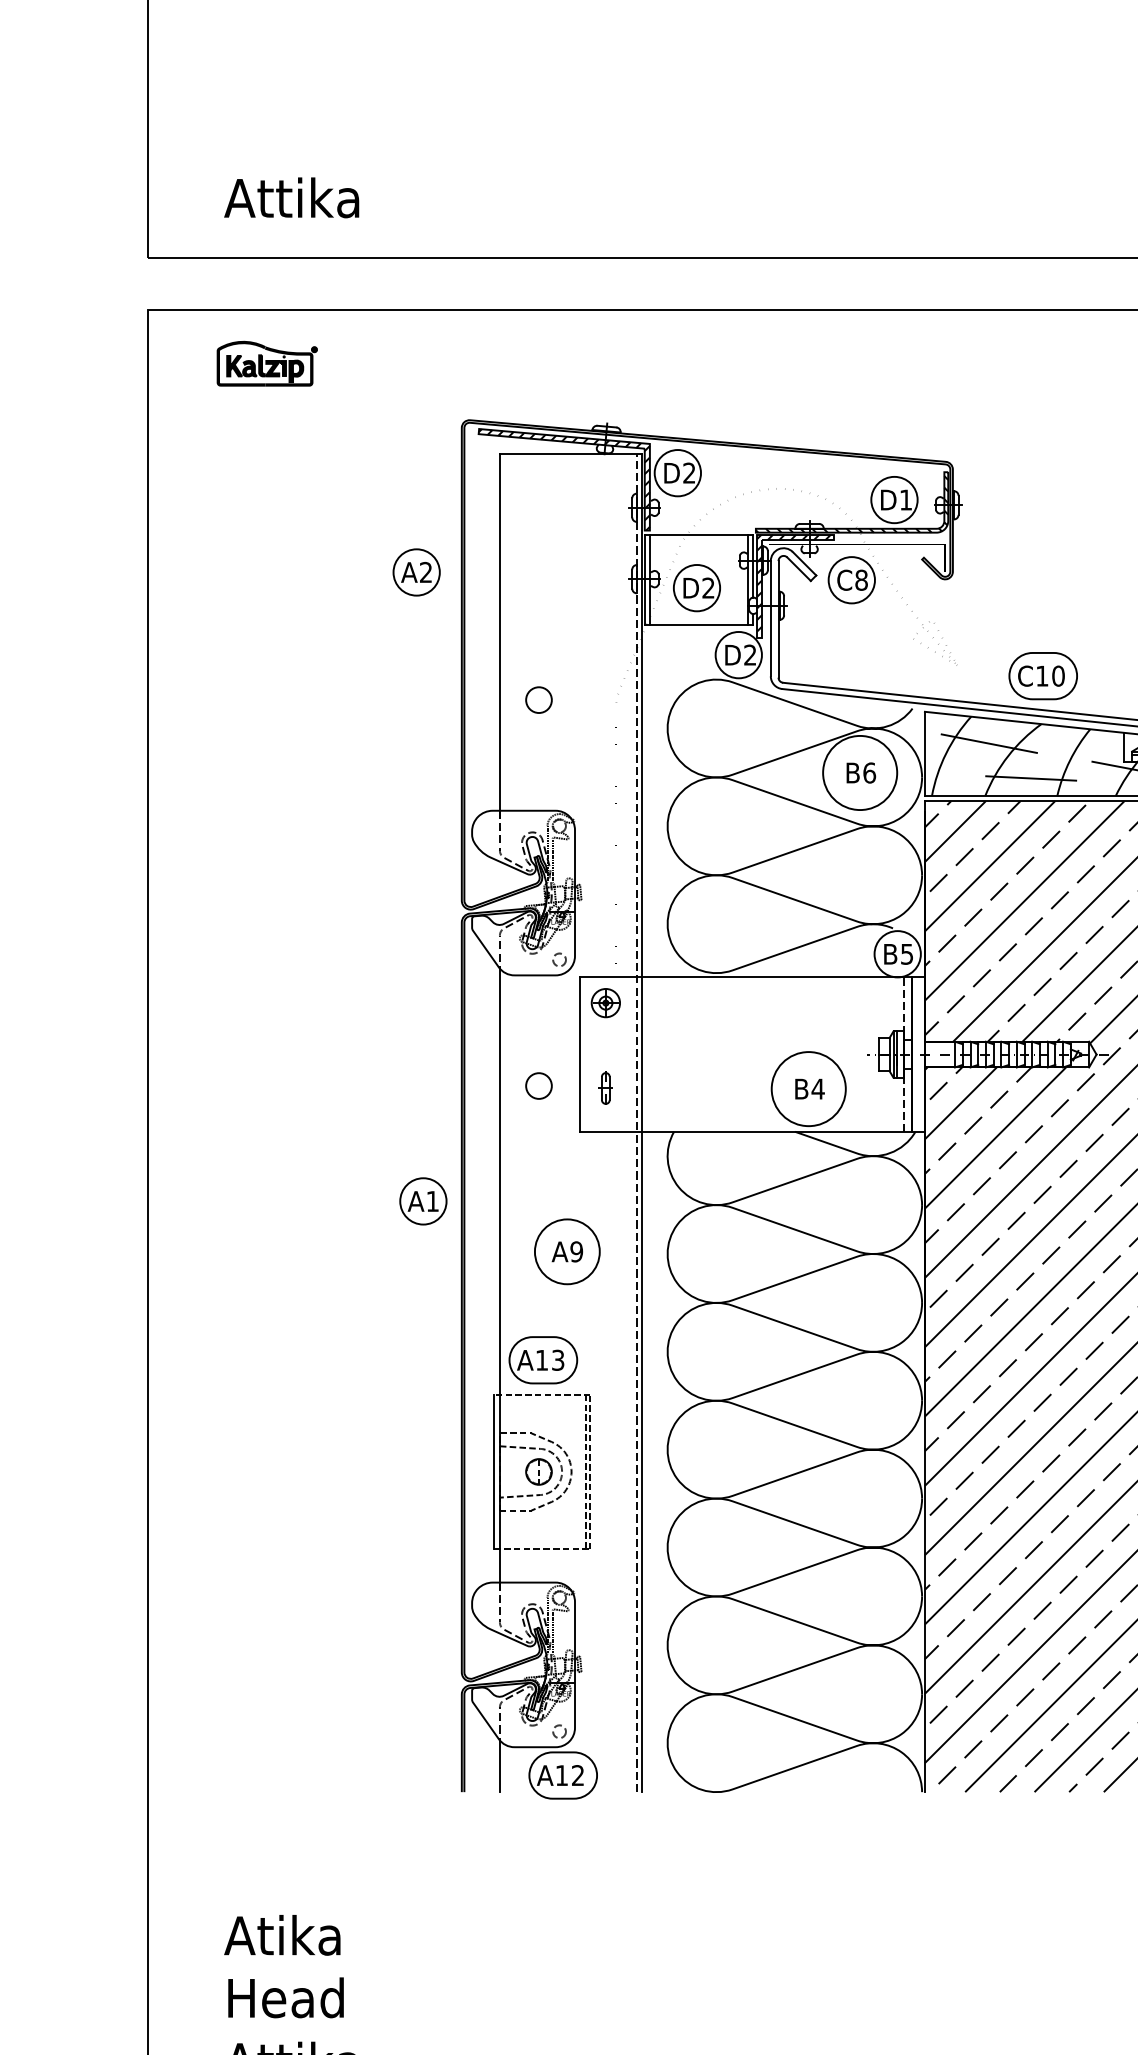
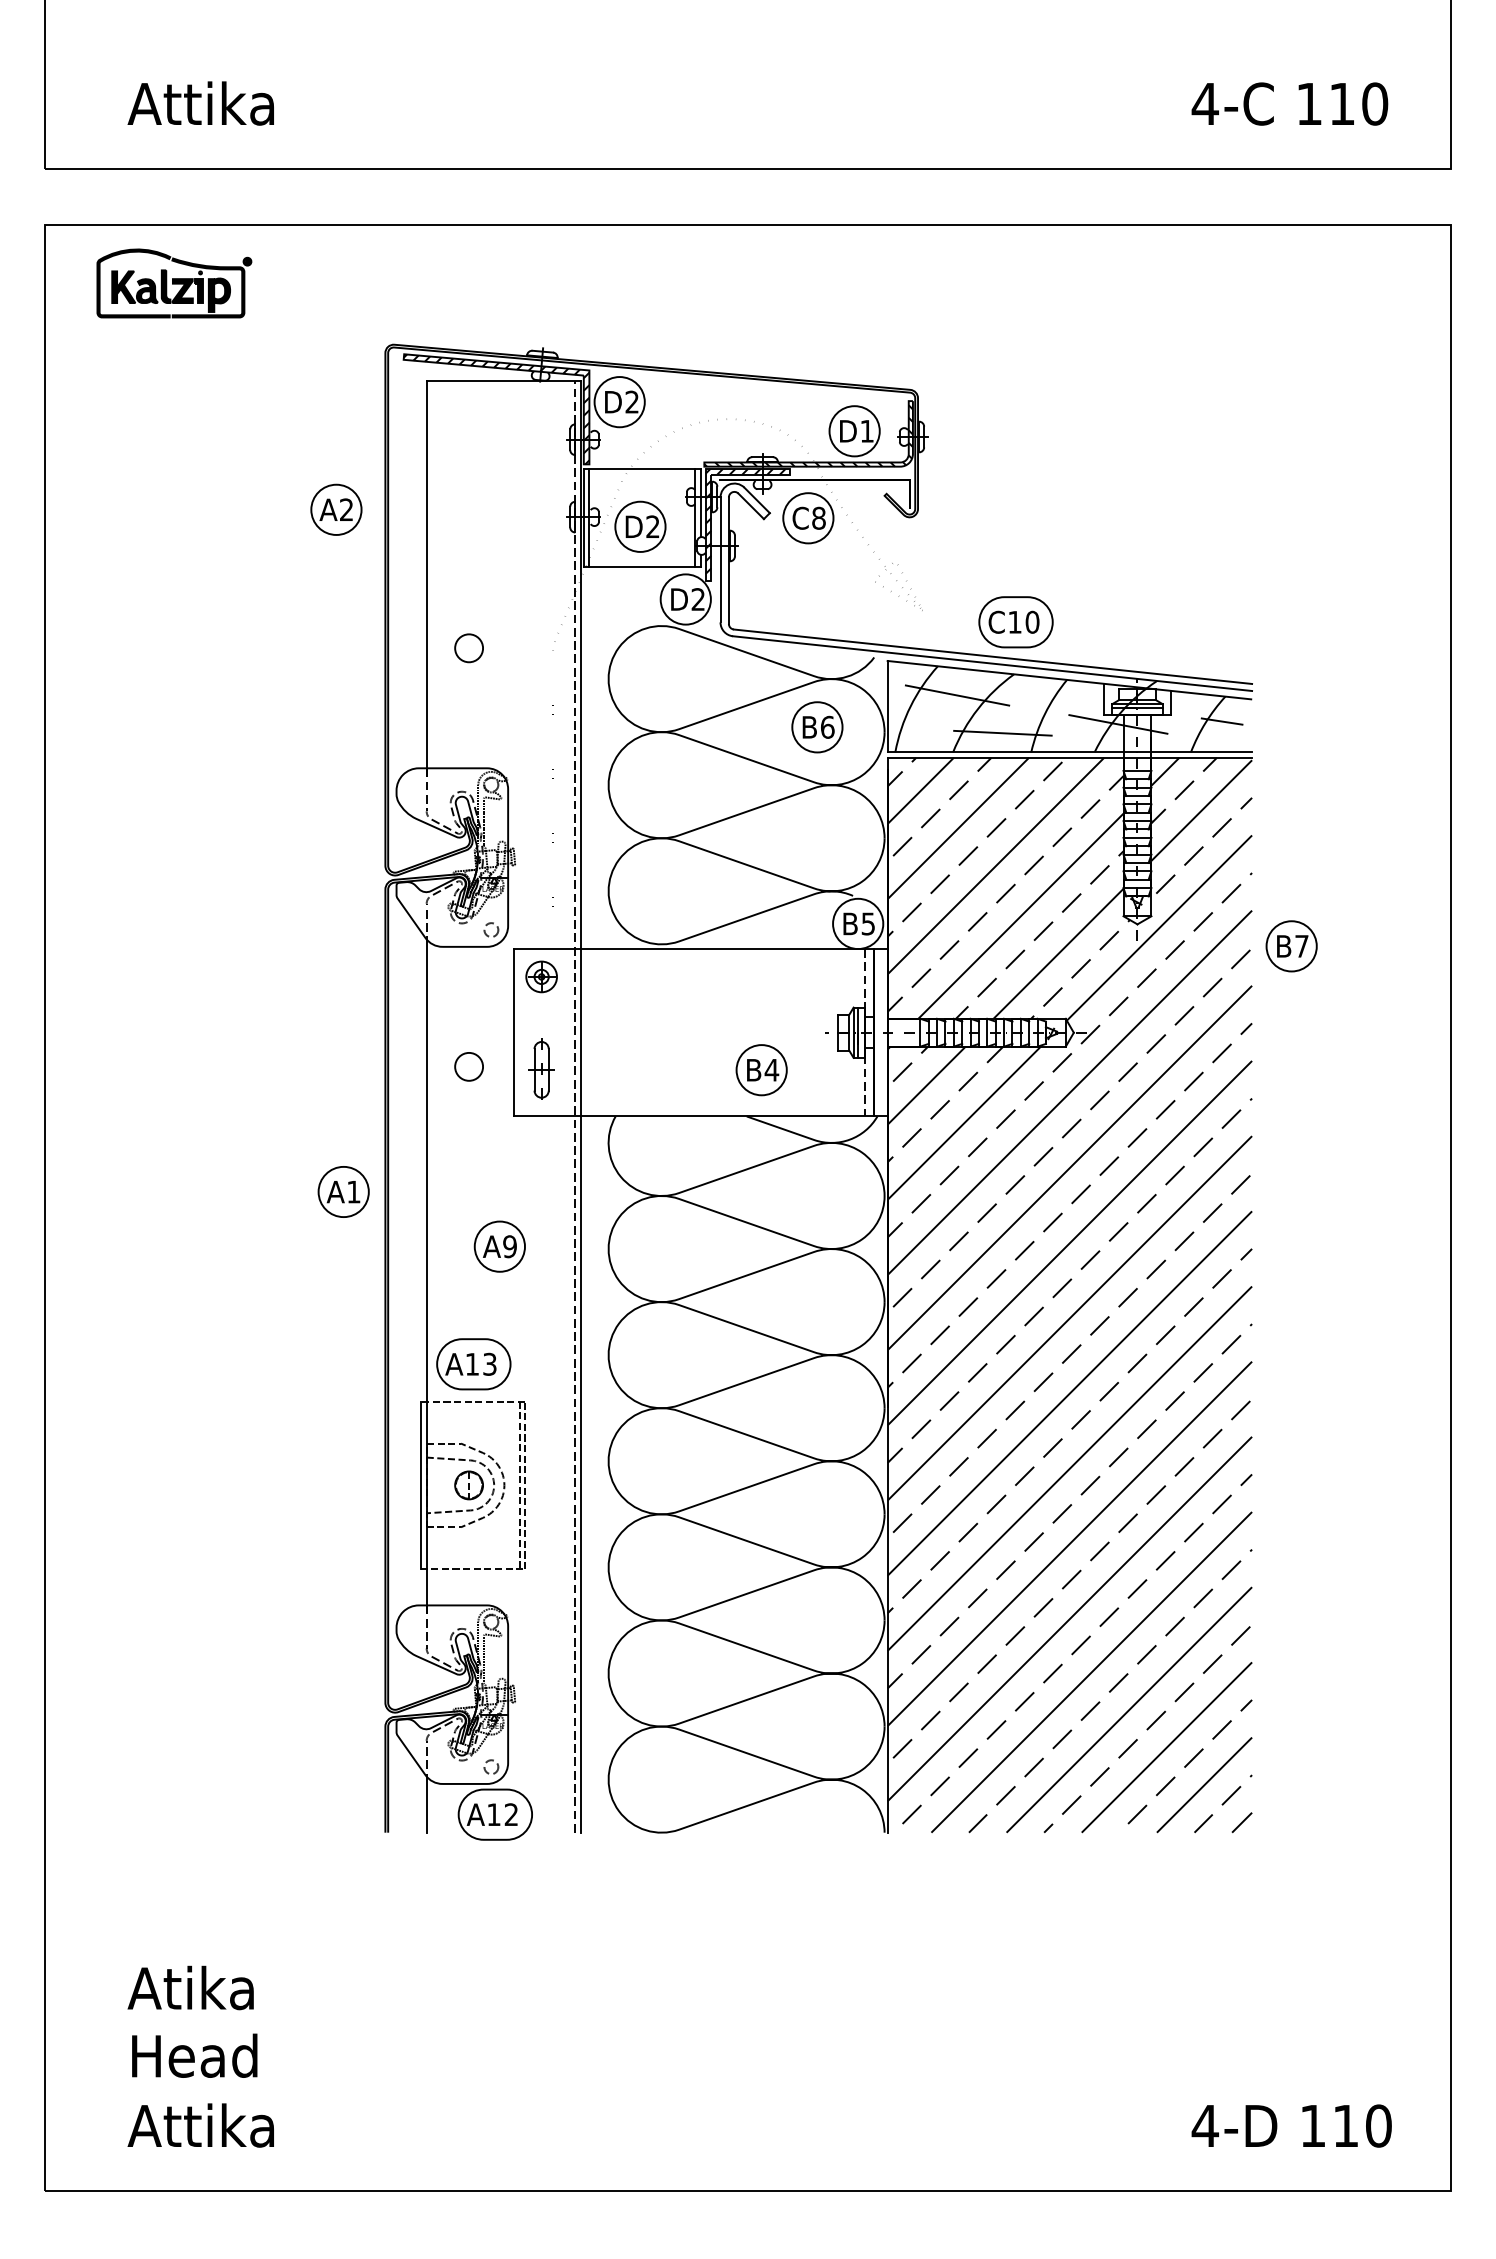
part: (267, 363) -> (174, 283), size x1.43
circle: (860, 773) -> (817, 727), size x0.62
part: (605, 1087) -> (541, 1068), size x1.67
circle: (808, 1089) -> (761, 1070), size x0.62
circle: (567, 1251) -> (499, 1246), size x0.71

